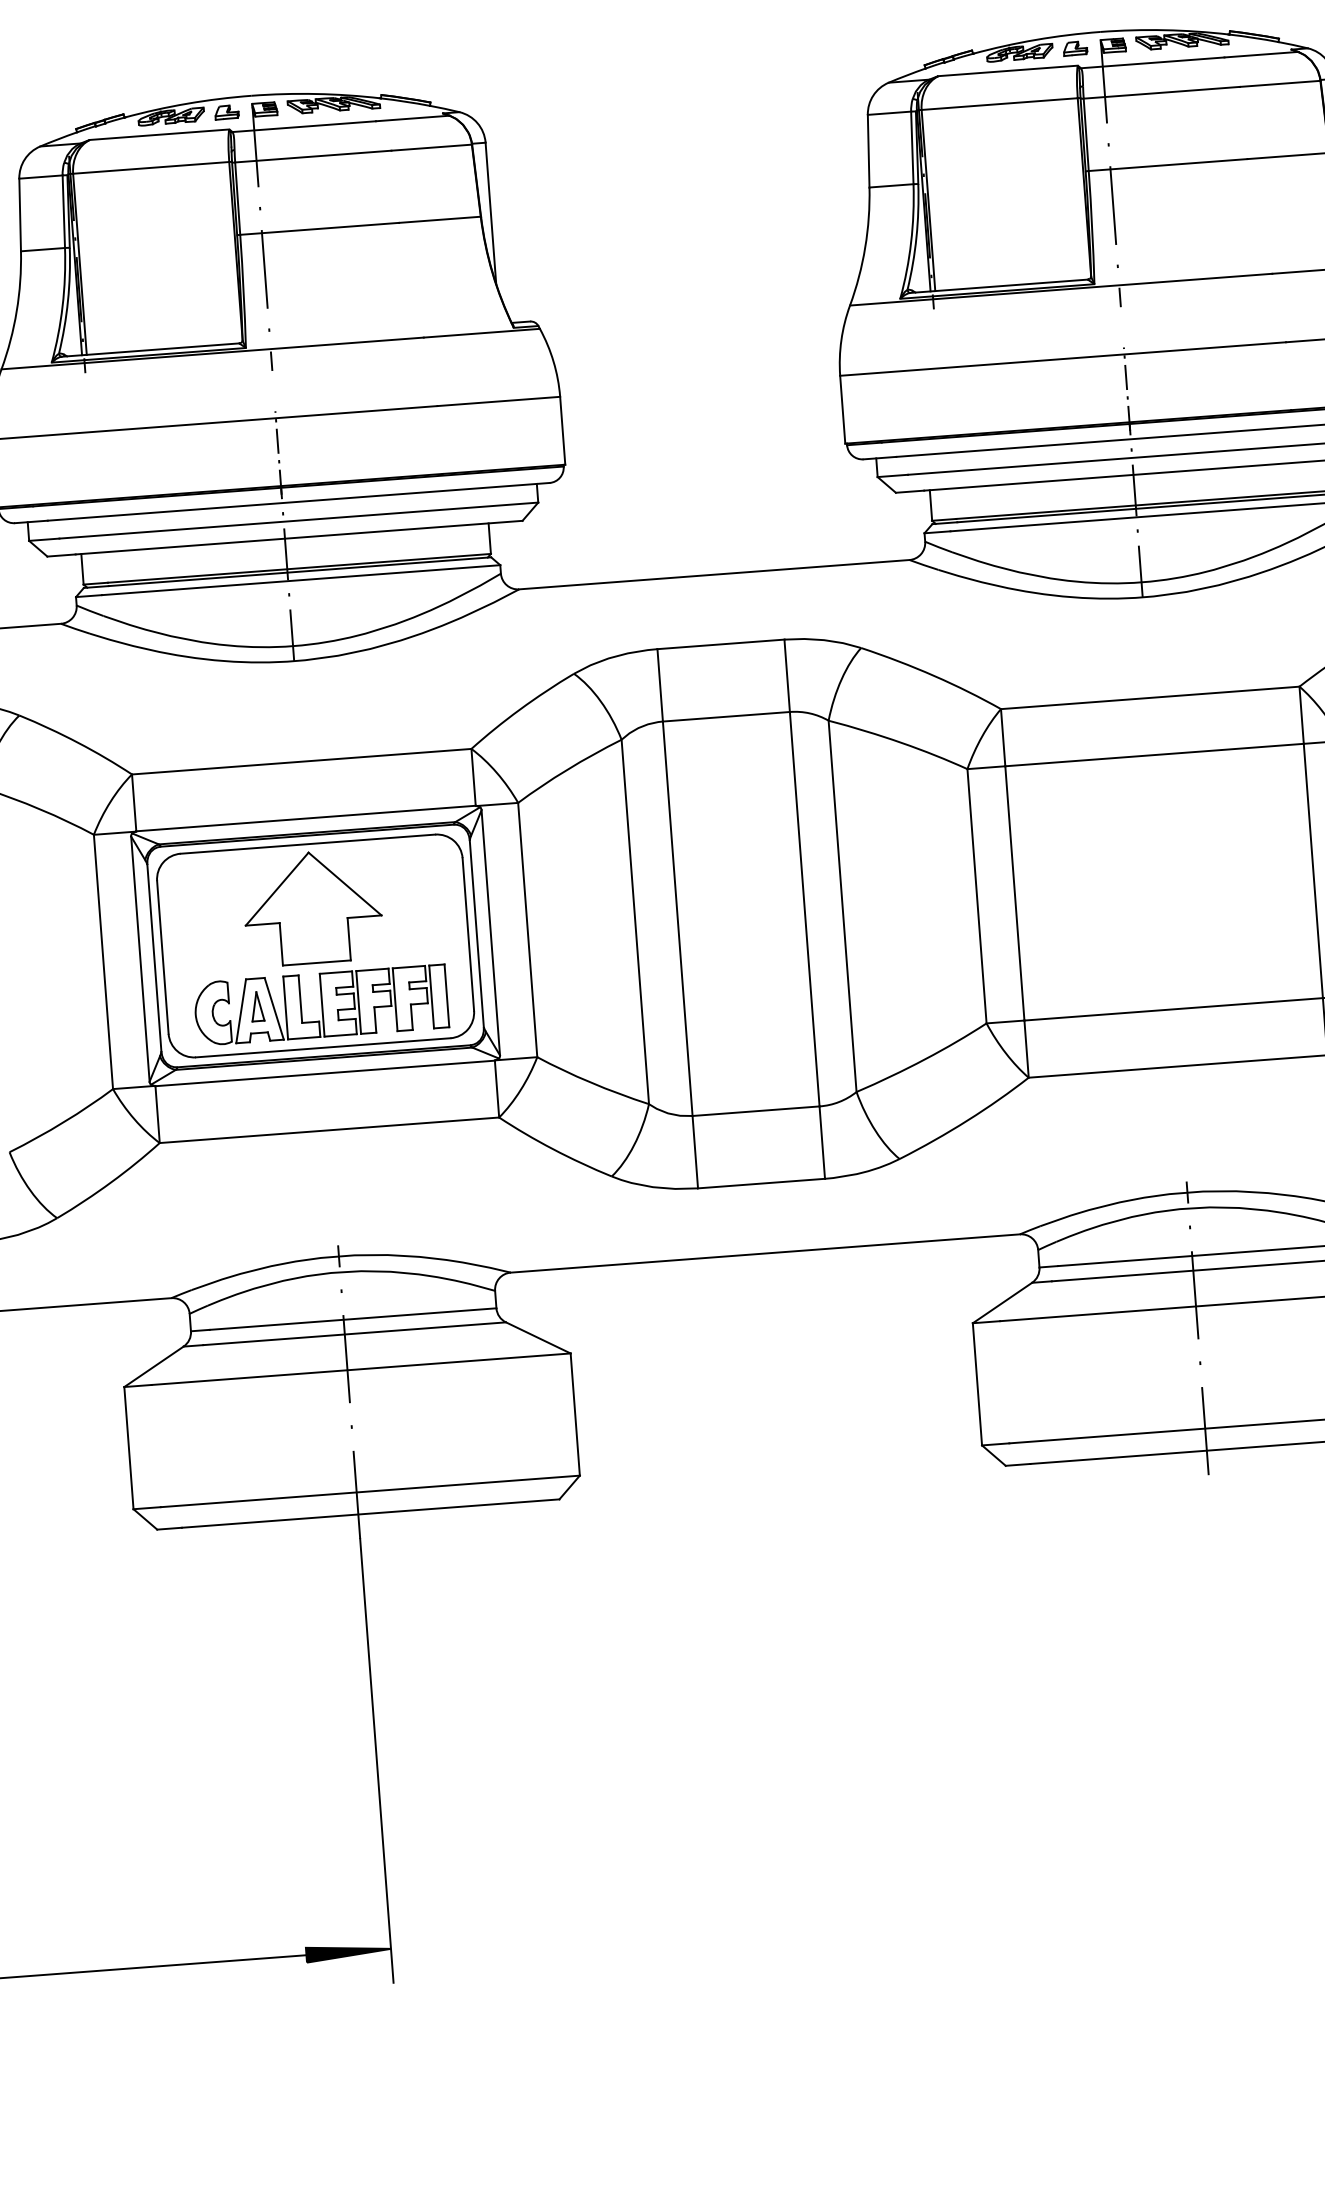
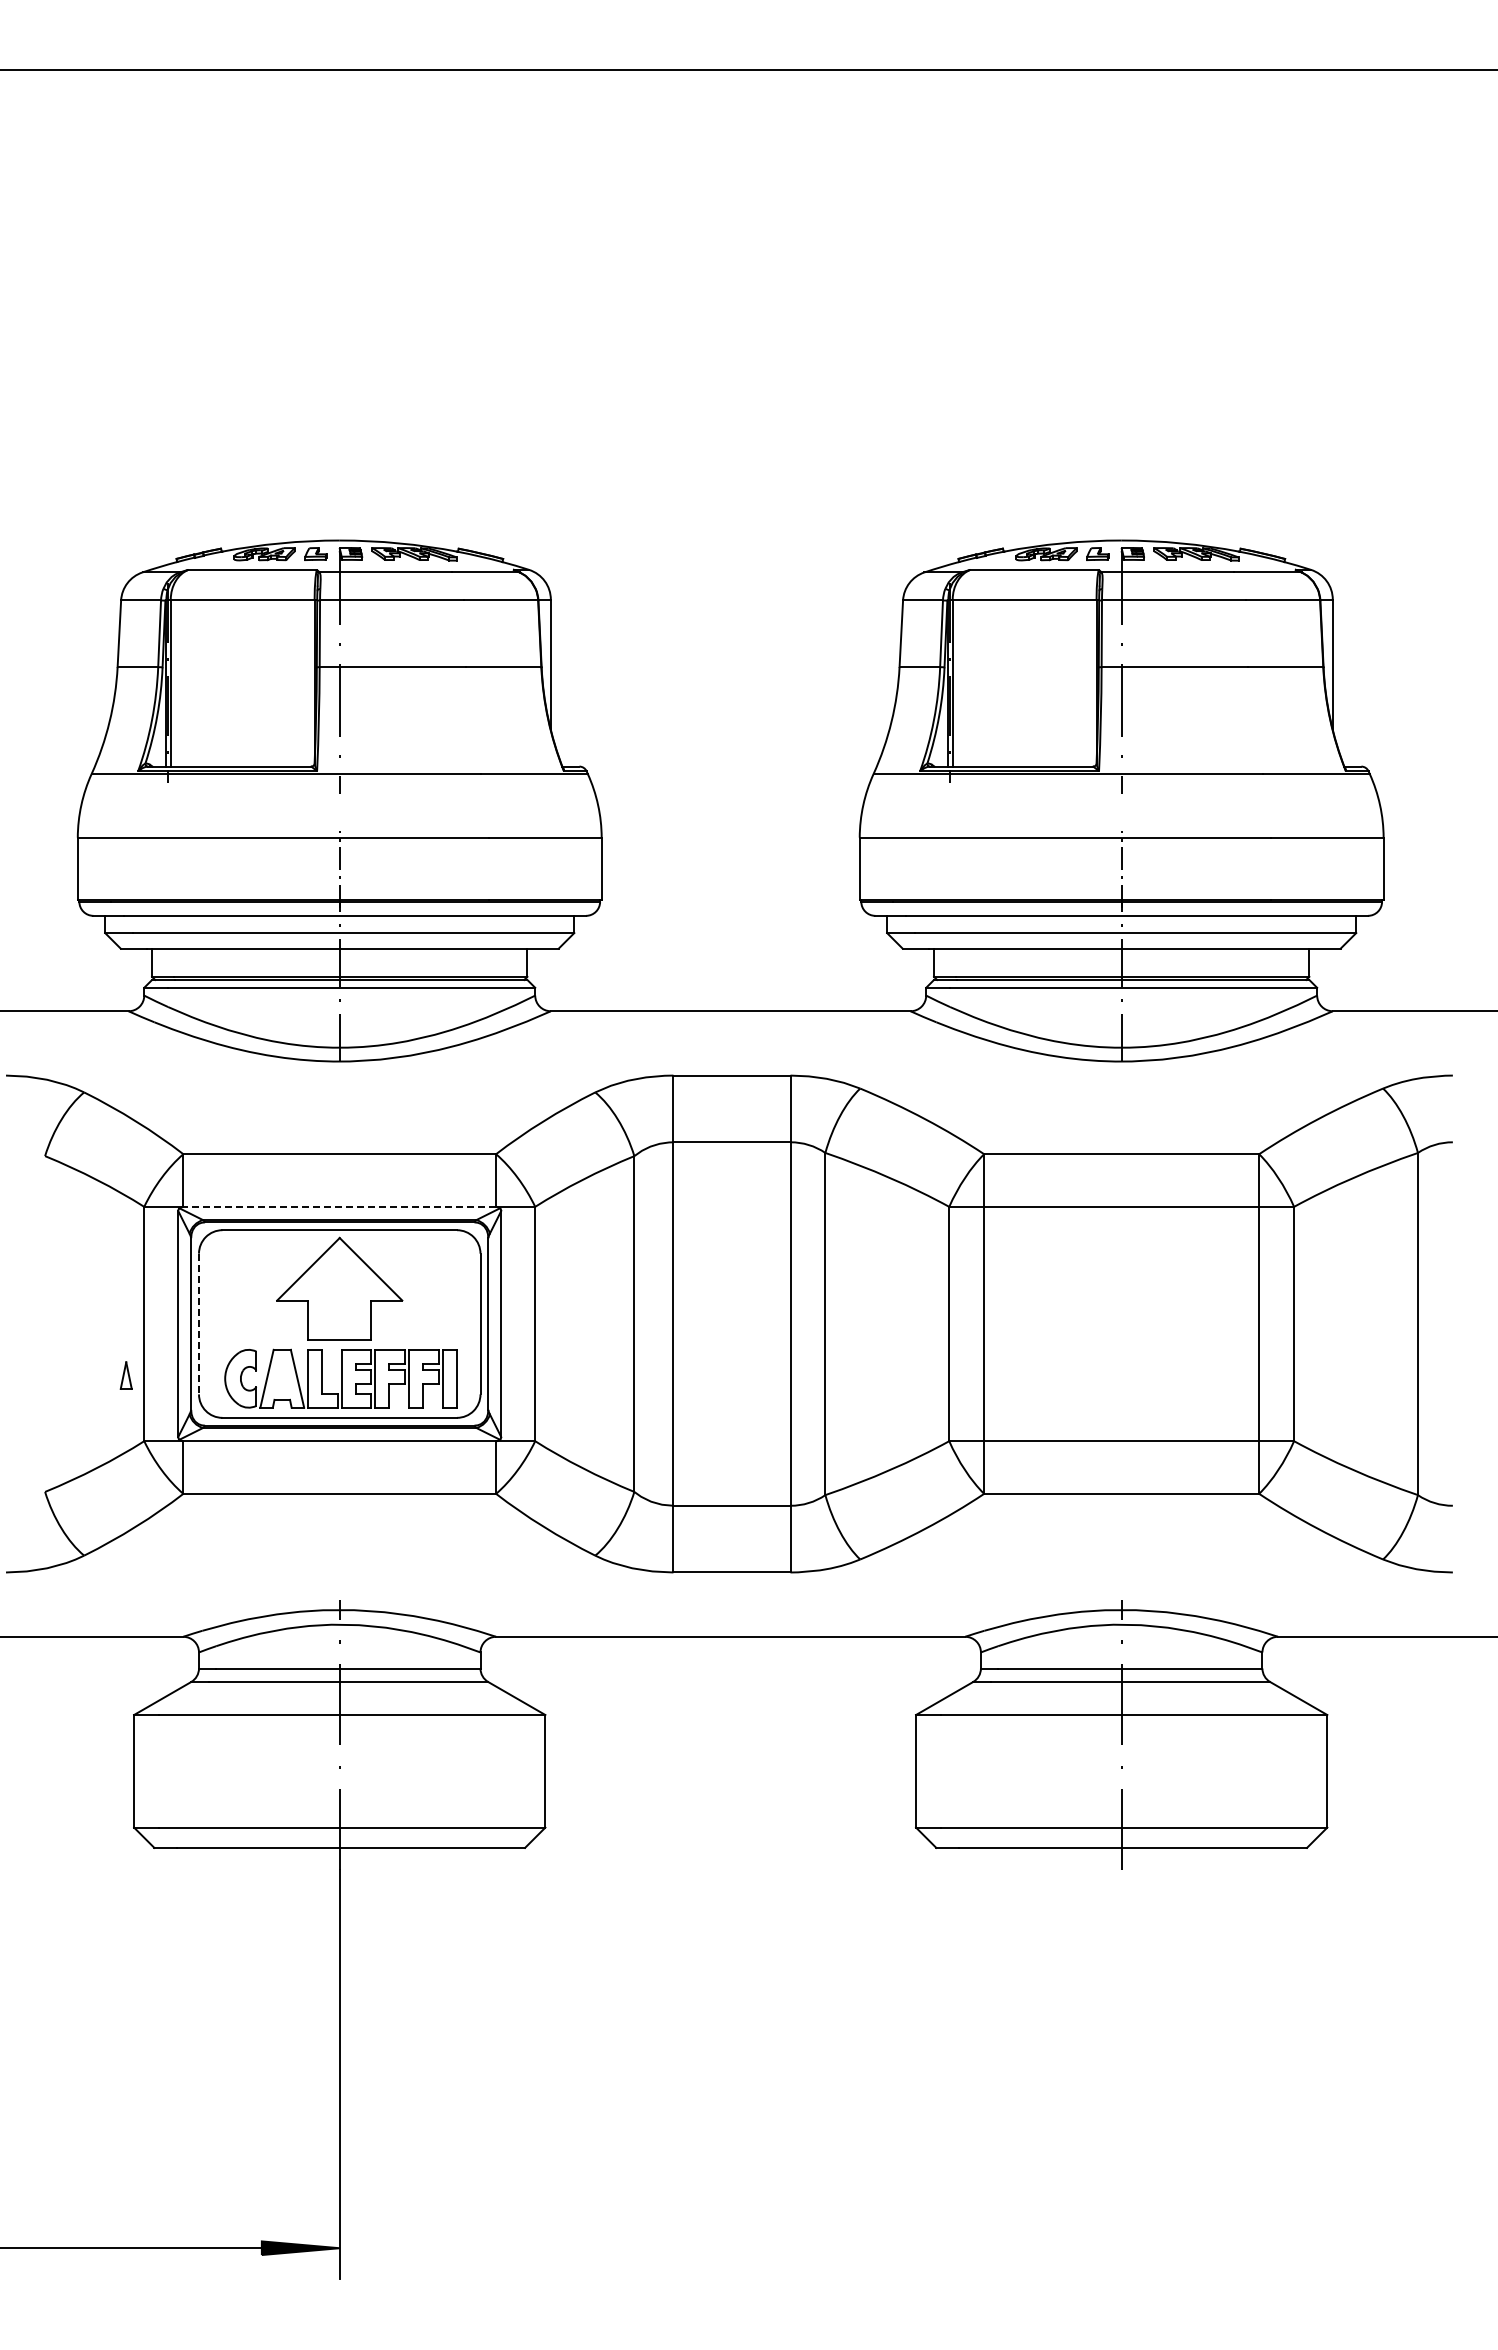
line: (305, 818) -> (339, 1206), solid -> dashed
line: (163, 957) -> (199, 1324), solid -> dashed
part: (256, 1006) -> (125, 1375), moved

